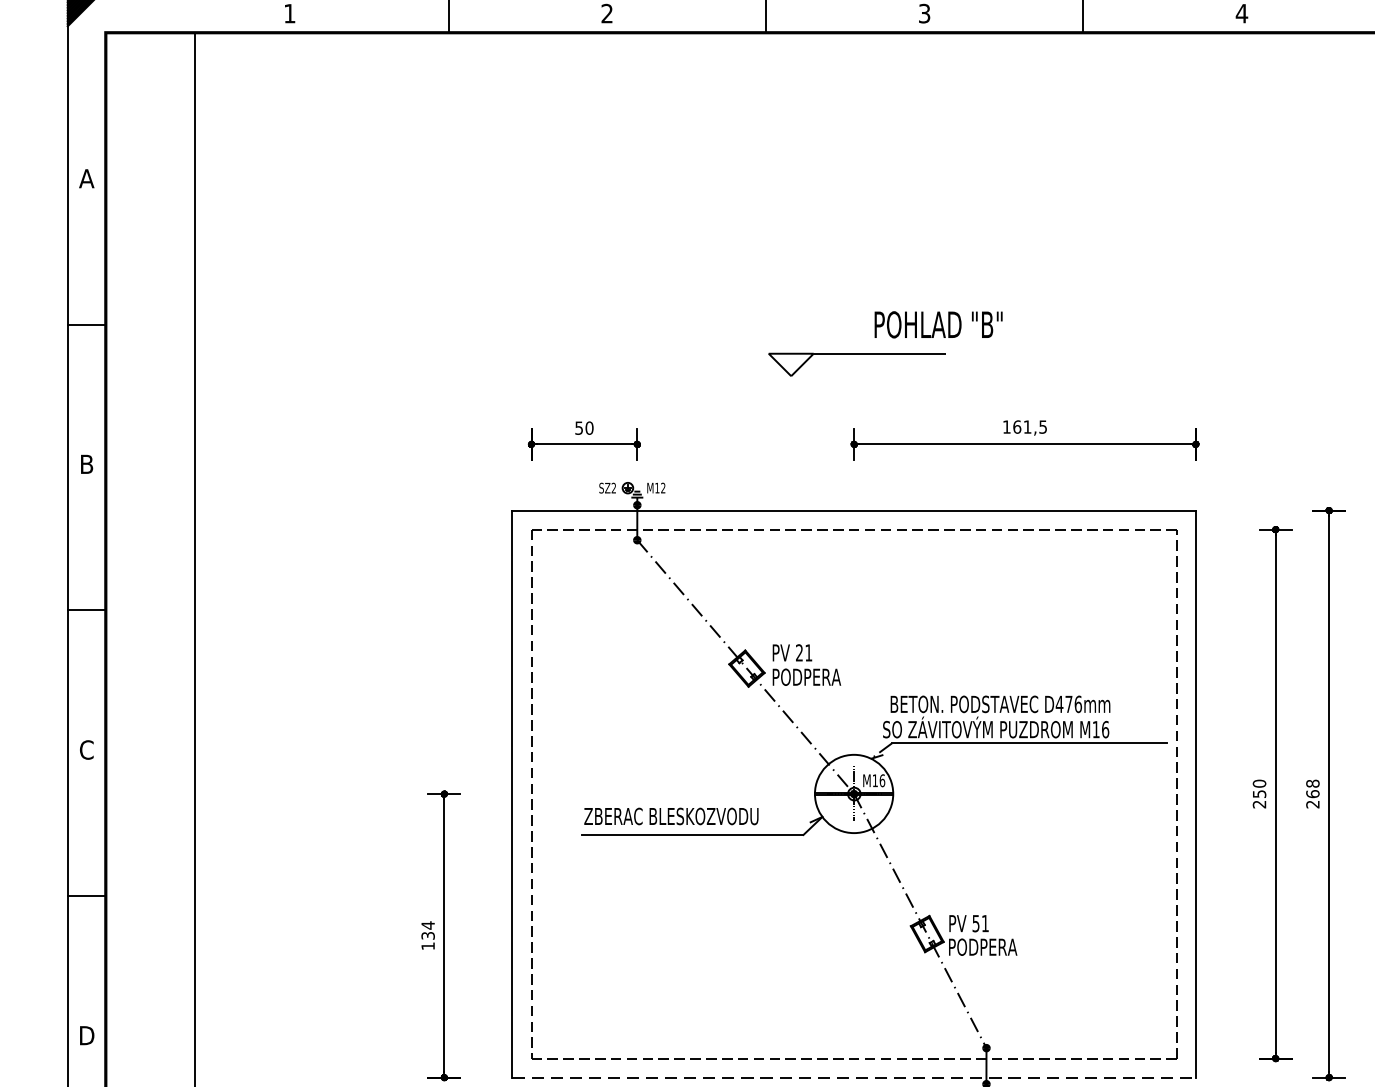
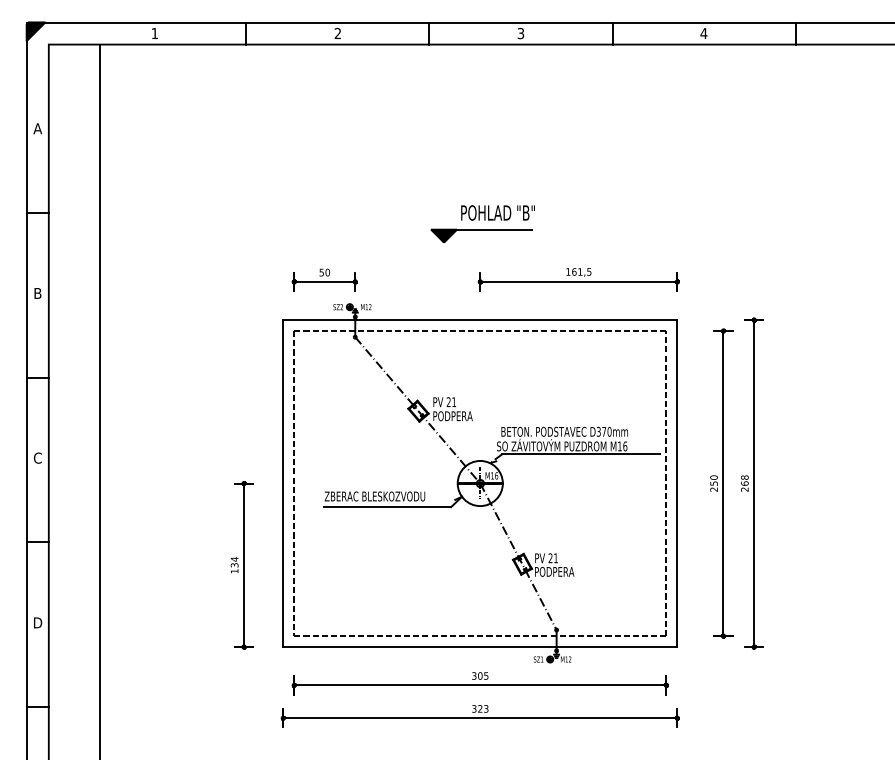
text: (937, 323) -> (497, 212), moved
fill: (790, 363) -> (443, 235), added
text: (1067, 703) -> (603, 431), D476mm -> D370mm
text: (975, 923) -> (550, 558), 51 -> 21
line: (854, 1078) -> (480, 647), dashed -> solid

